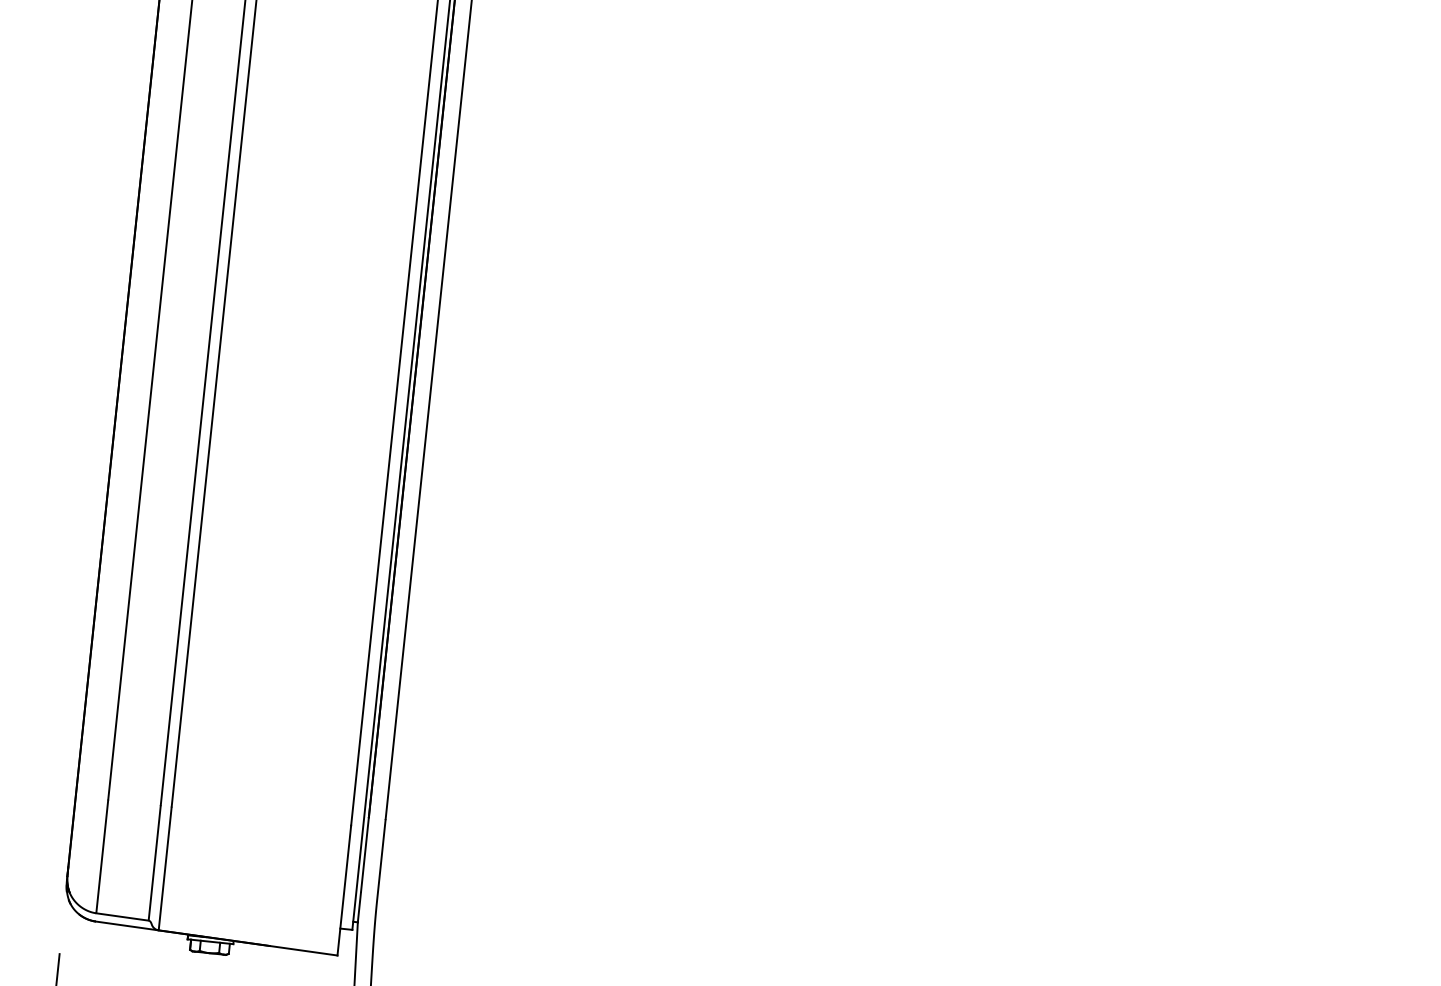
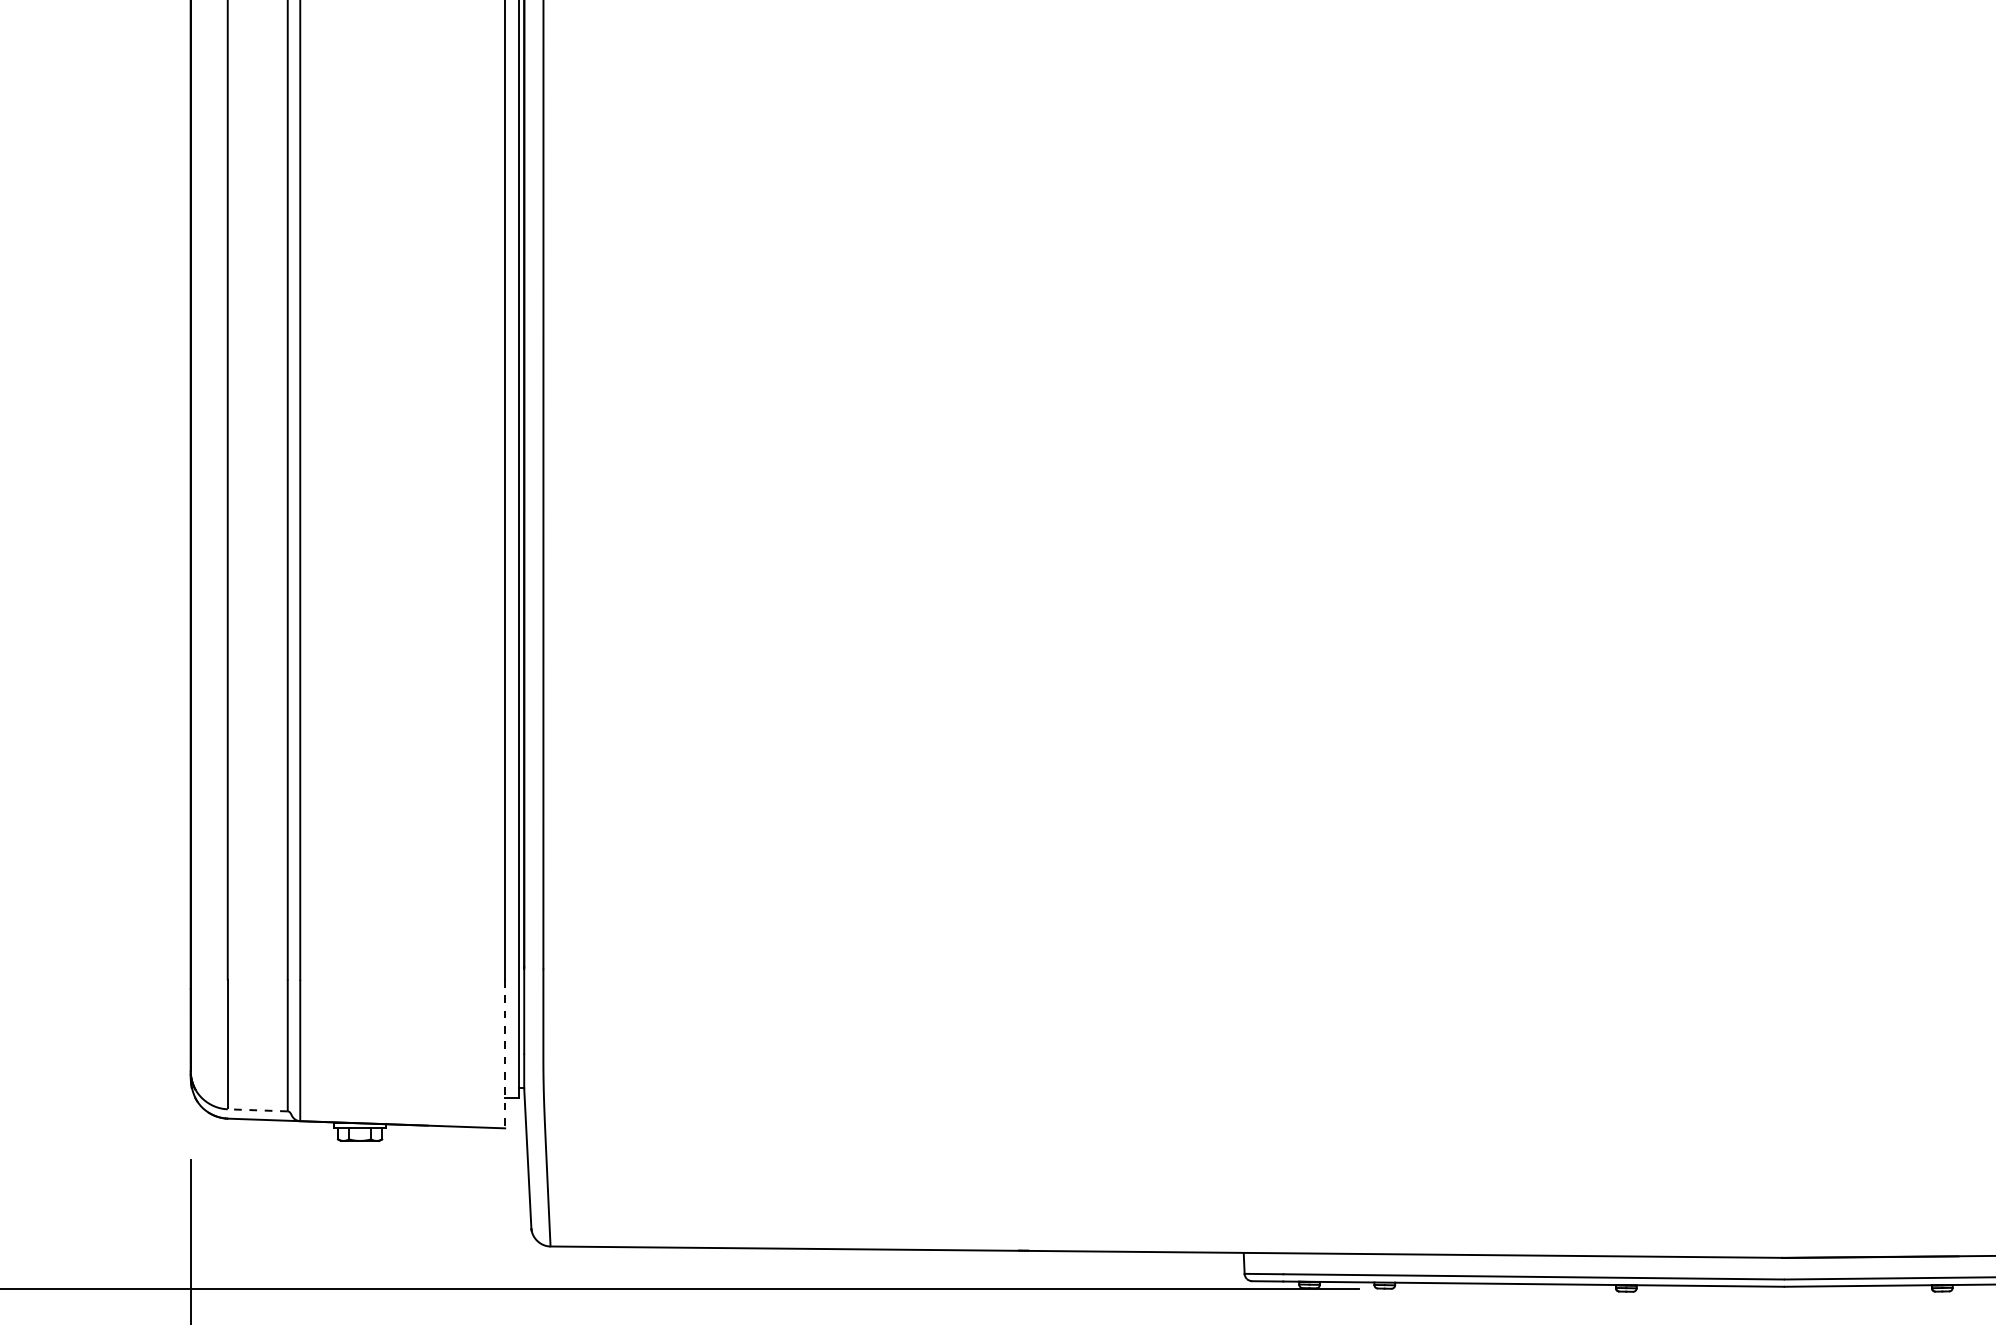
line: (344, 890) -> (505, 1054), solid -> dashed
line: (122, 917) -> (257, 1110), solid -> dashed

